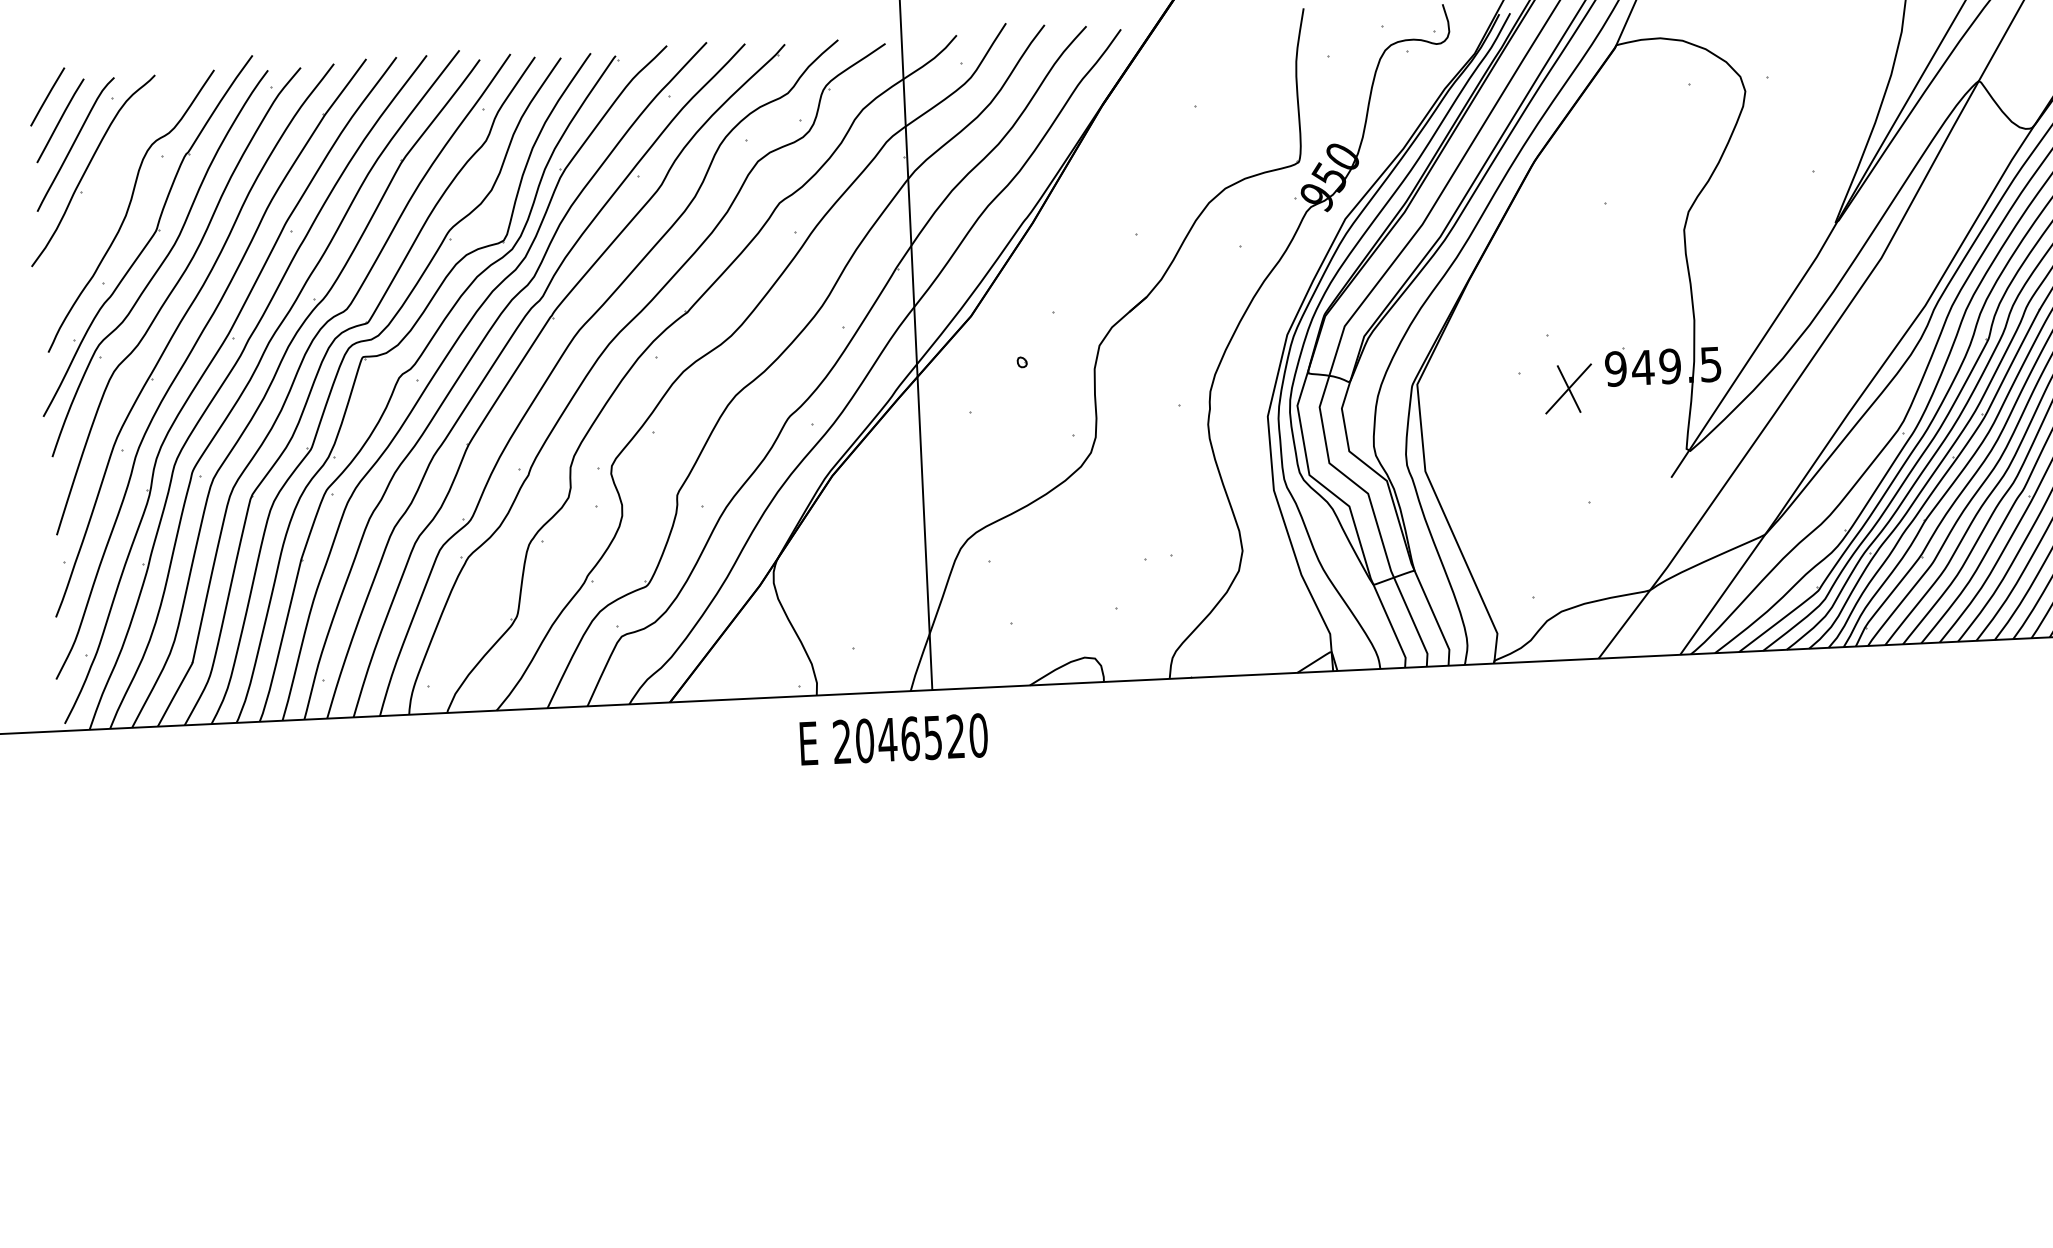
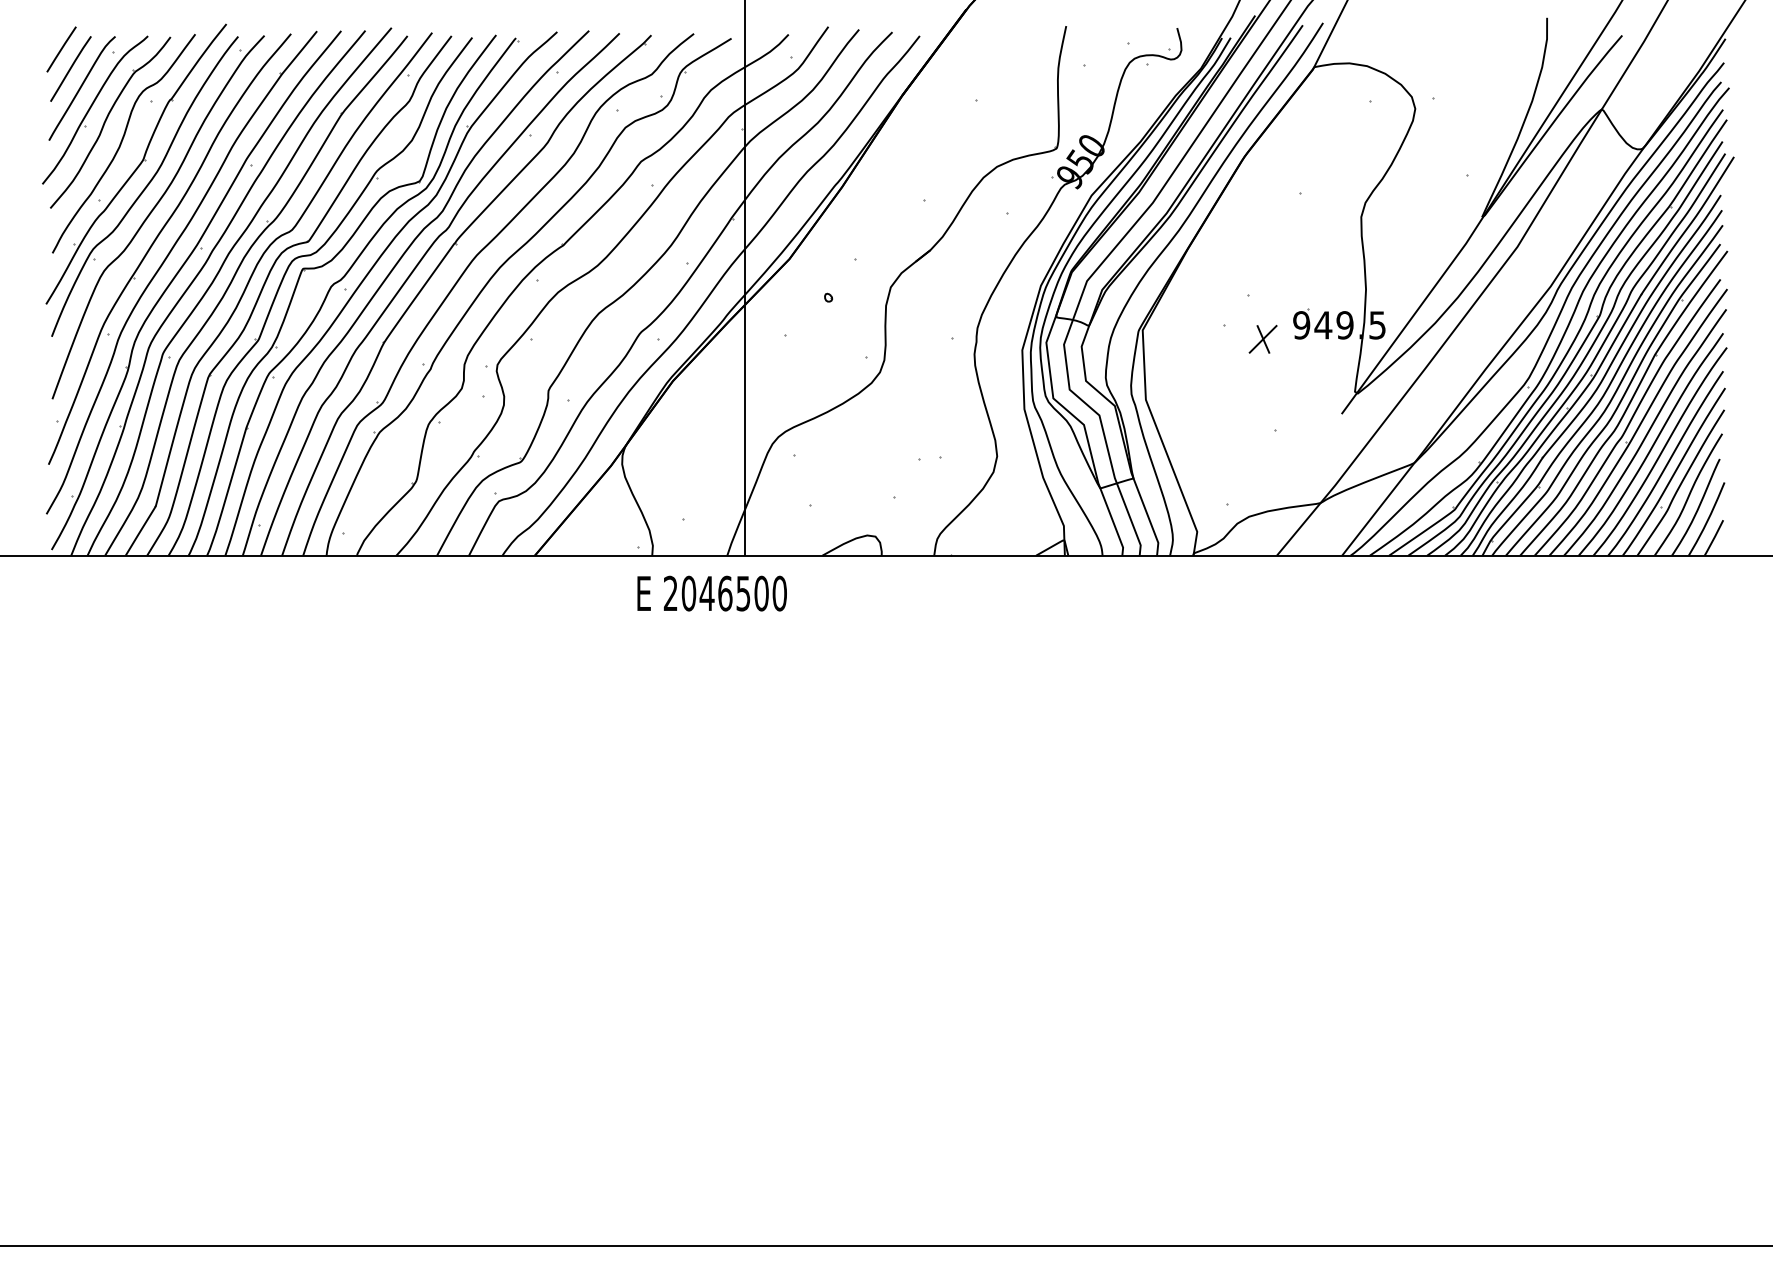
part: (113, 185) -> (110, 122), added
part: (1567, 387) -> (1262, 338), size x0.71
text: (955, 736) -> (761, 593), 2046520 -> 2046500

